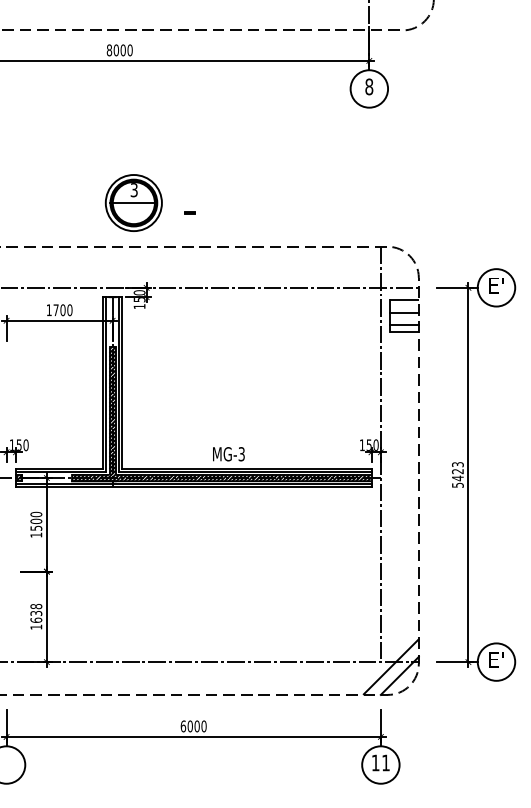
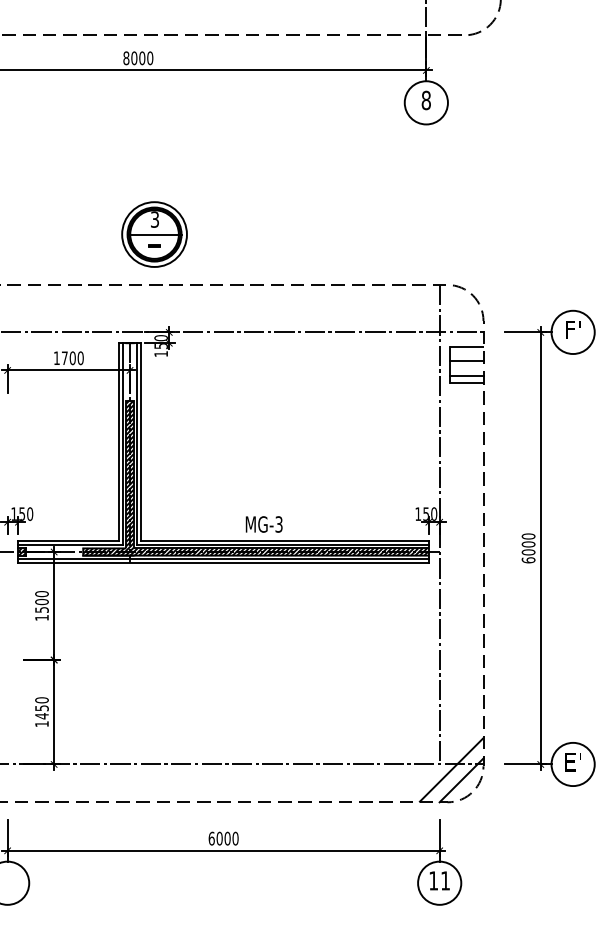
part: (189, 212) -> (154, 245), moved
text: (496, 285) -> (573, 329), E' -> F'
text: (457, 474) -> (528, 547), 5423 -> 6000
text: (36, 613) -> (42, 708), 1638 -> 1450

